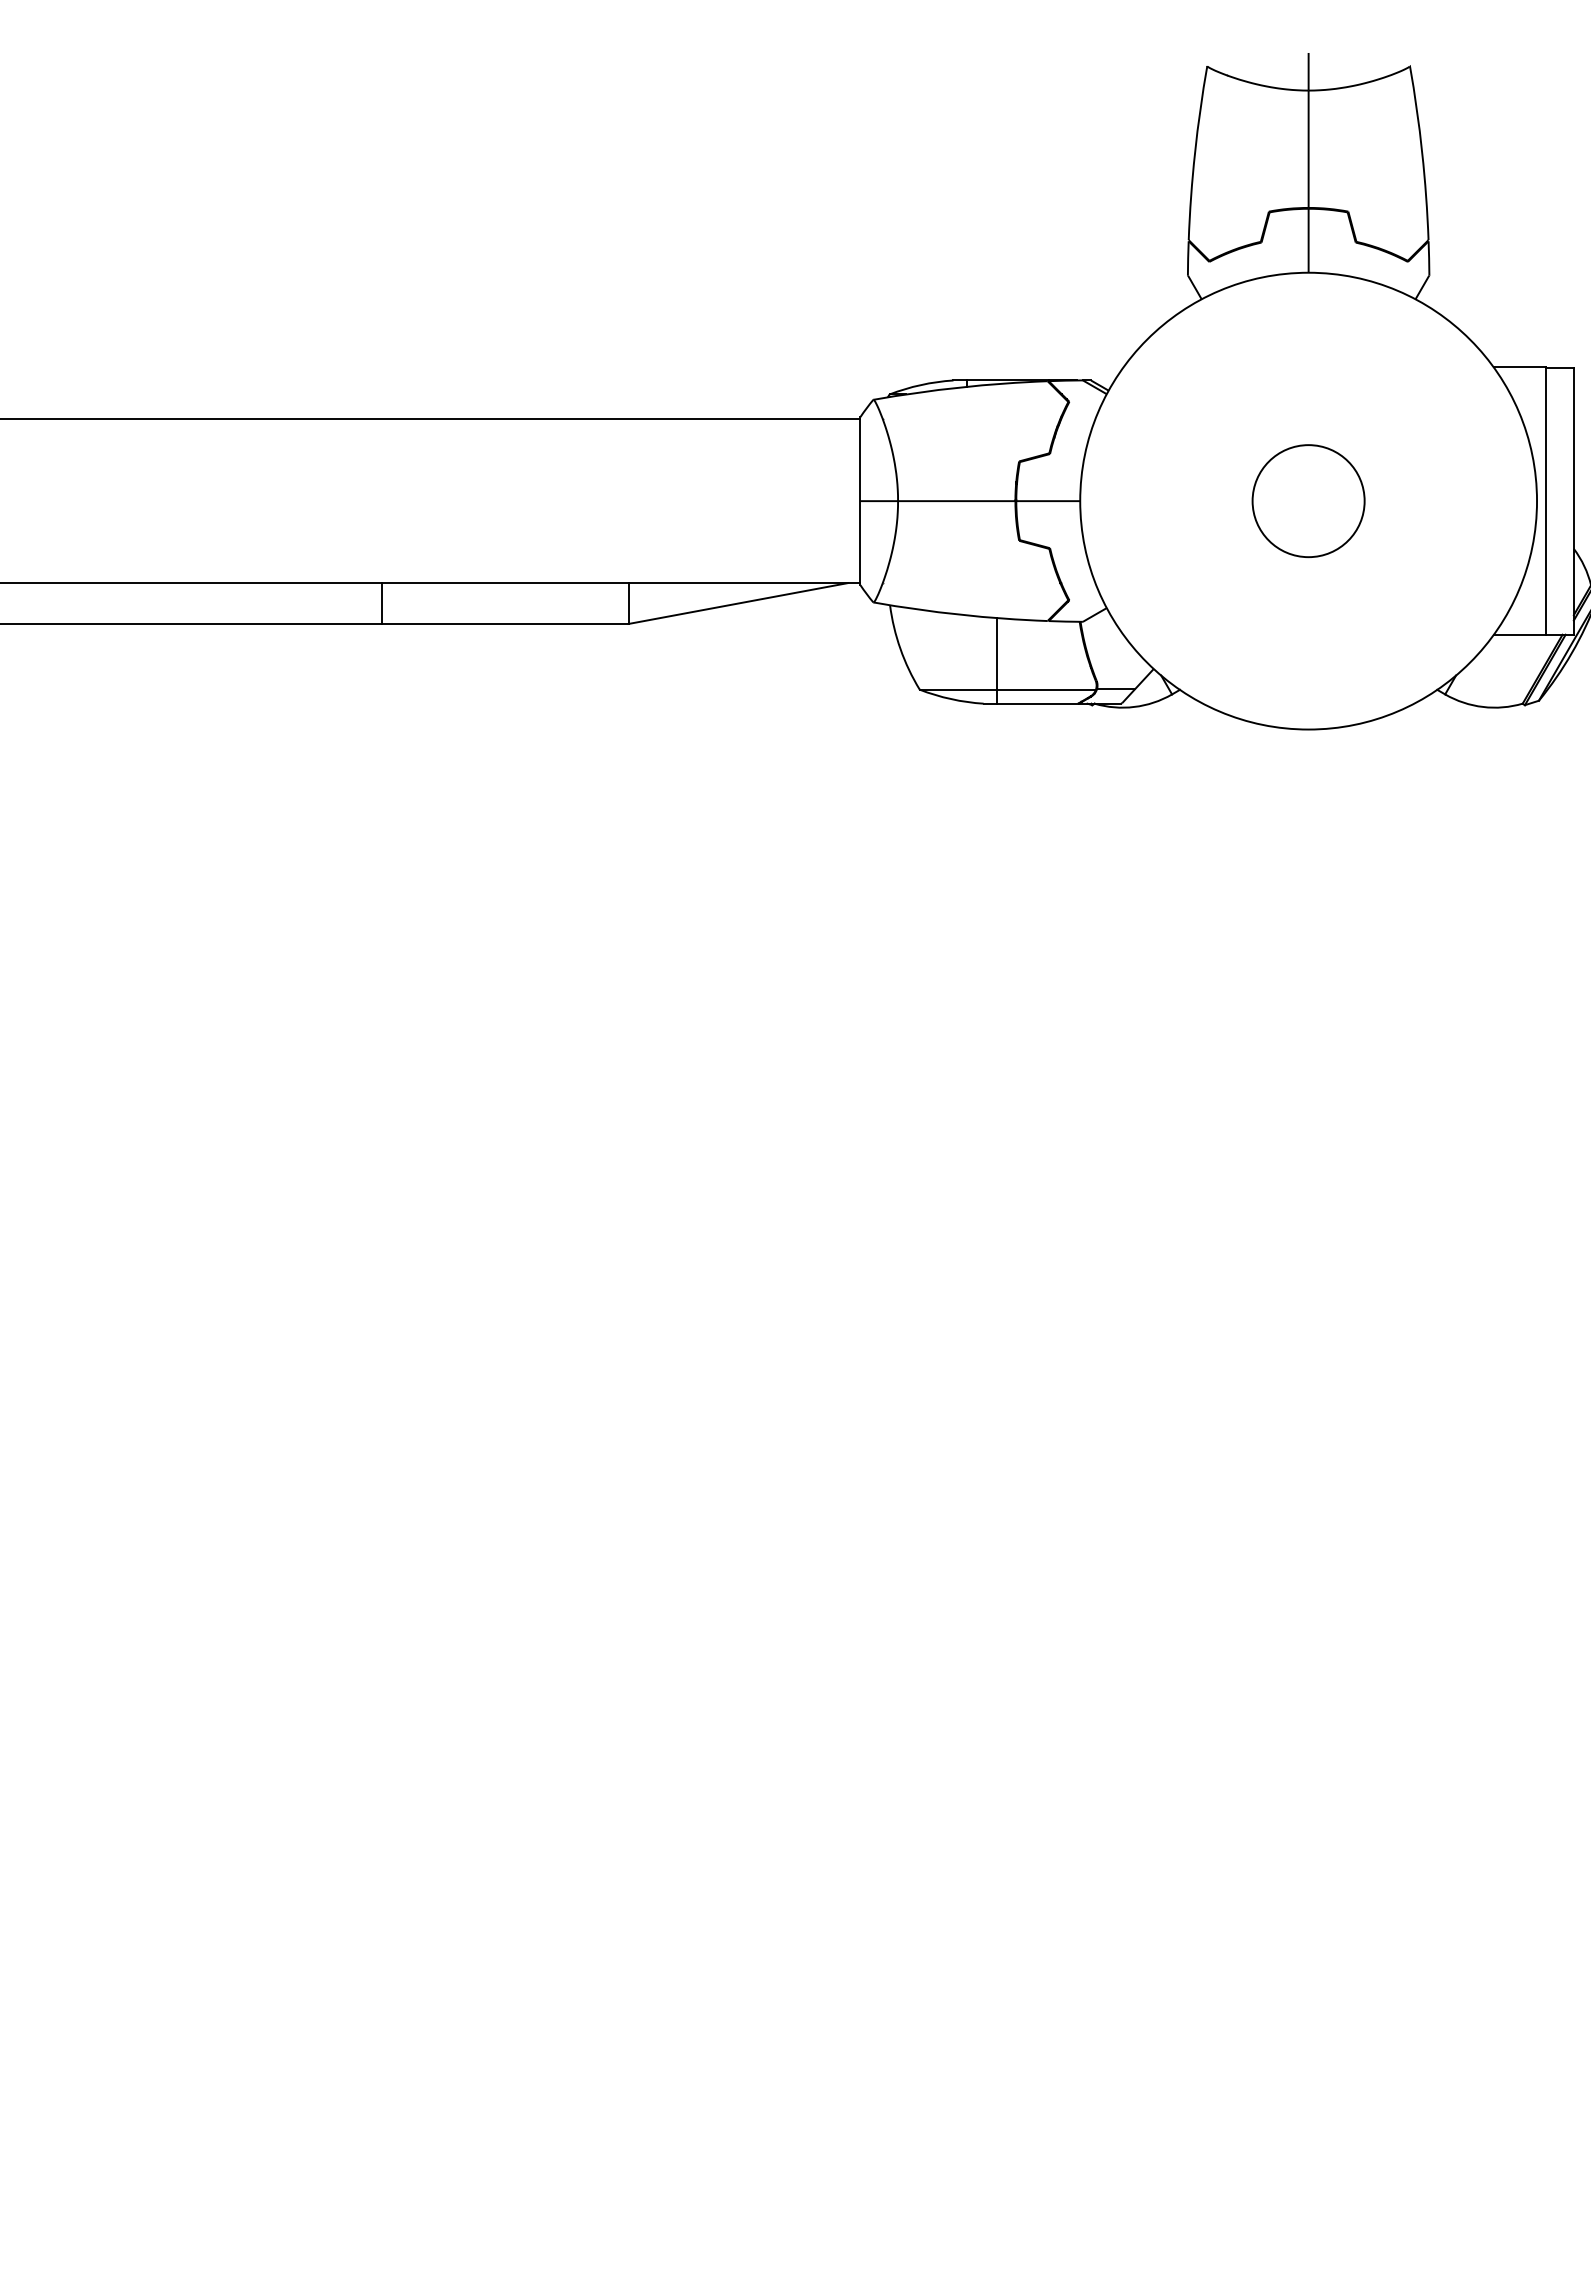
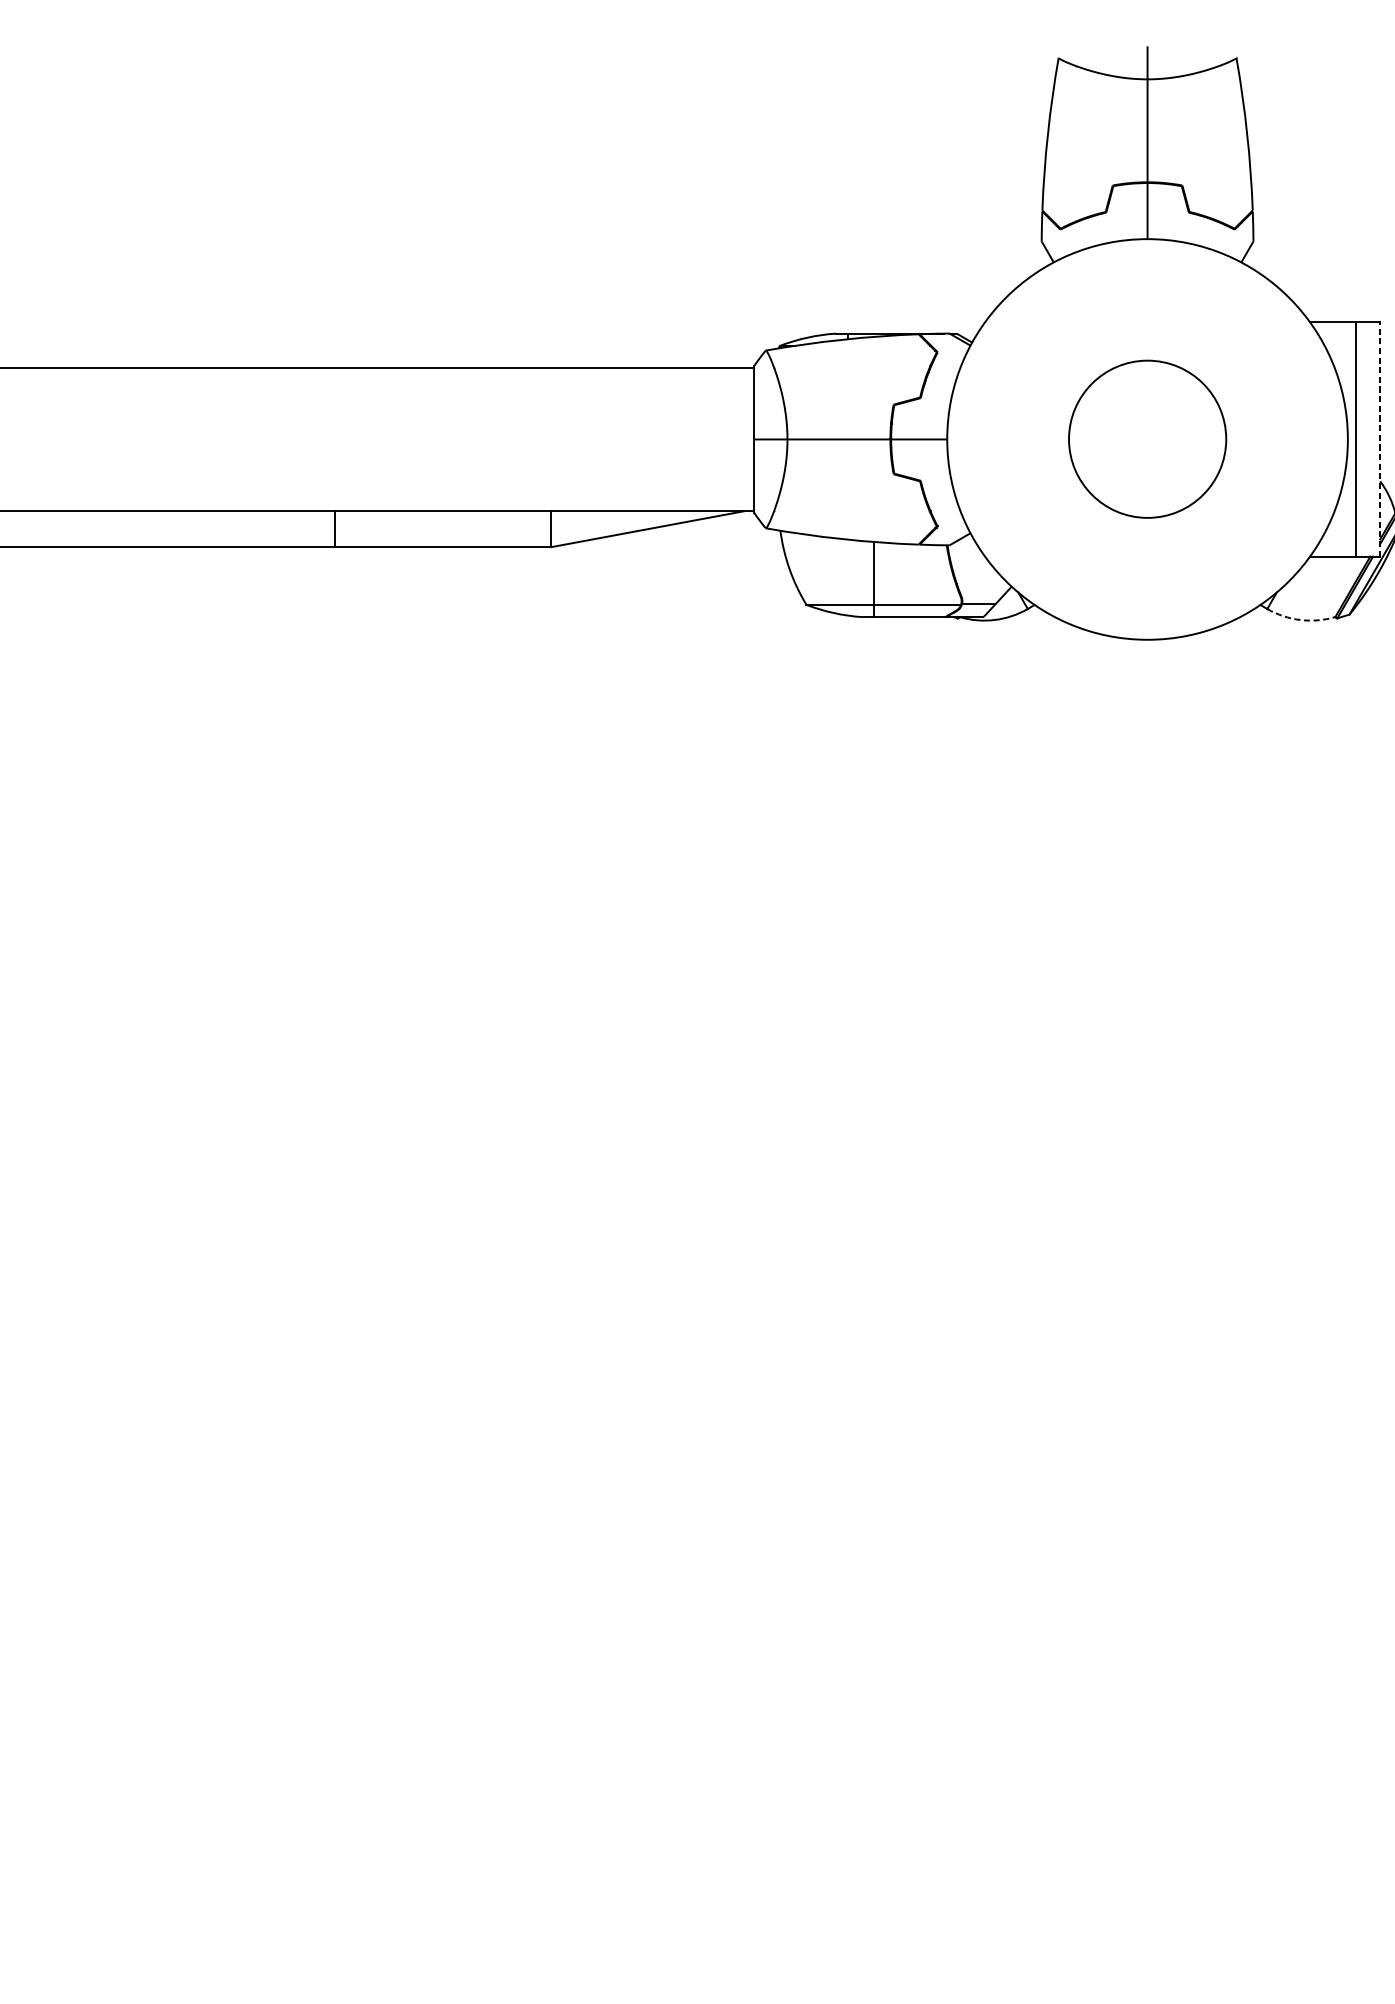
circle: (1308, 501) -> (1147, 439), size x1.6
line: (1573, 501) -> (1379, 439), solid -> dashed
arc: (1483, 707) -> (1300, 620), solid -> dashed

